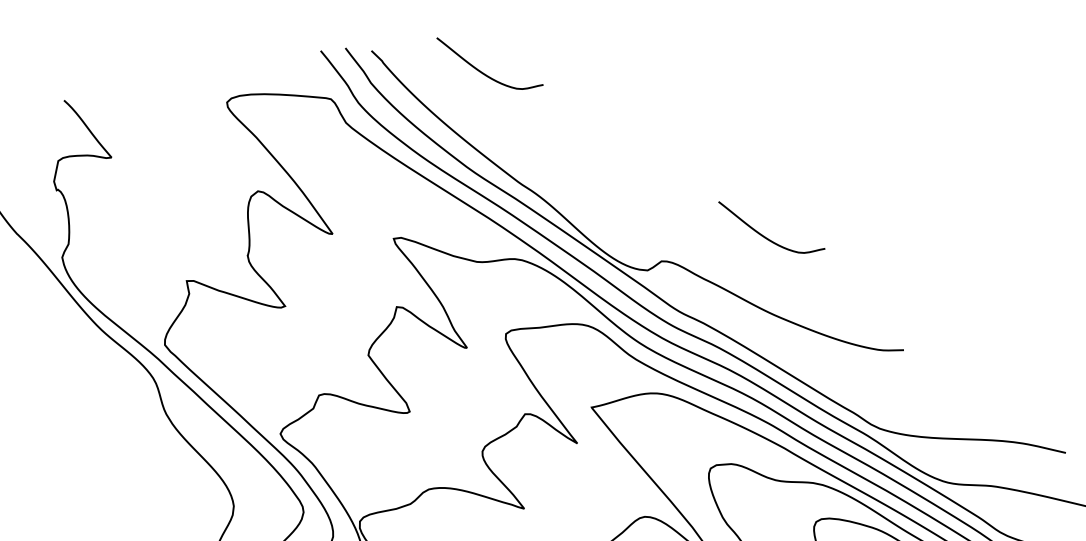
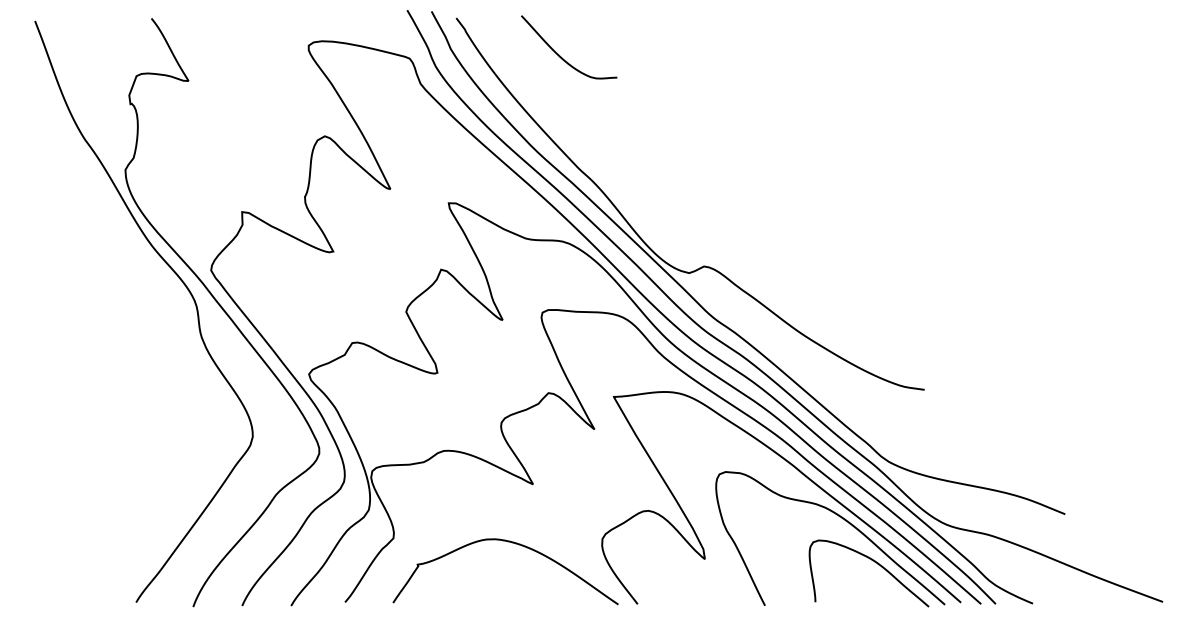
curve: (764, 235) -> (807, 257), removed

